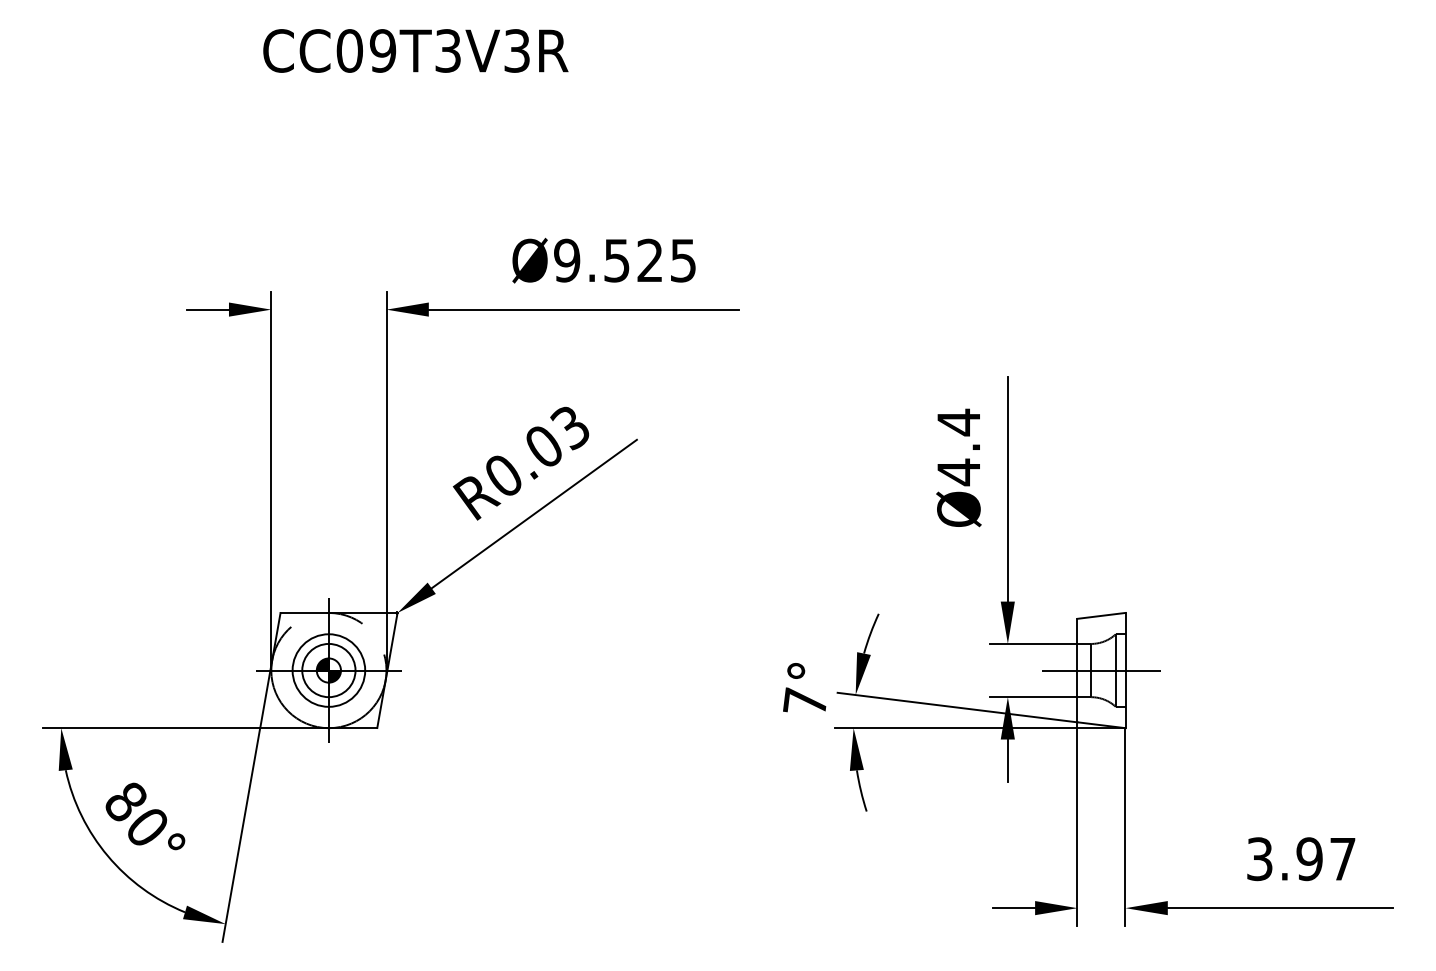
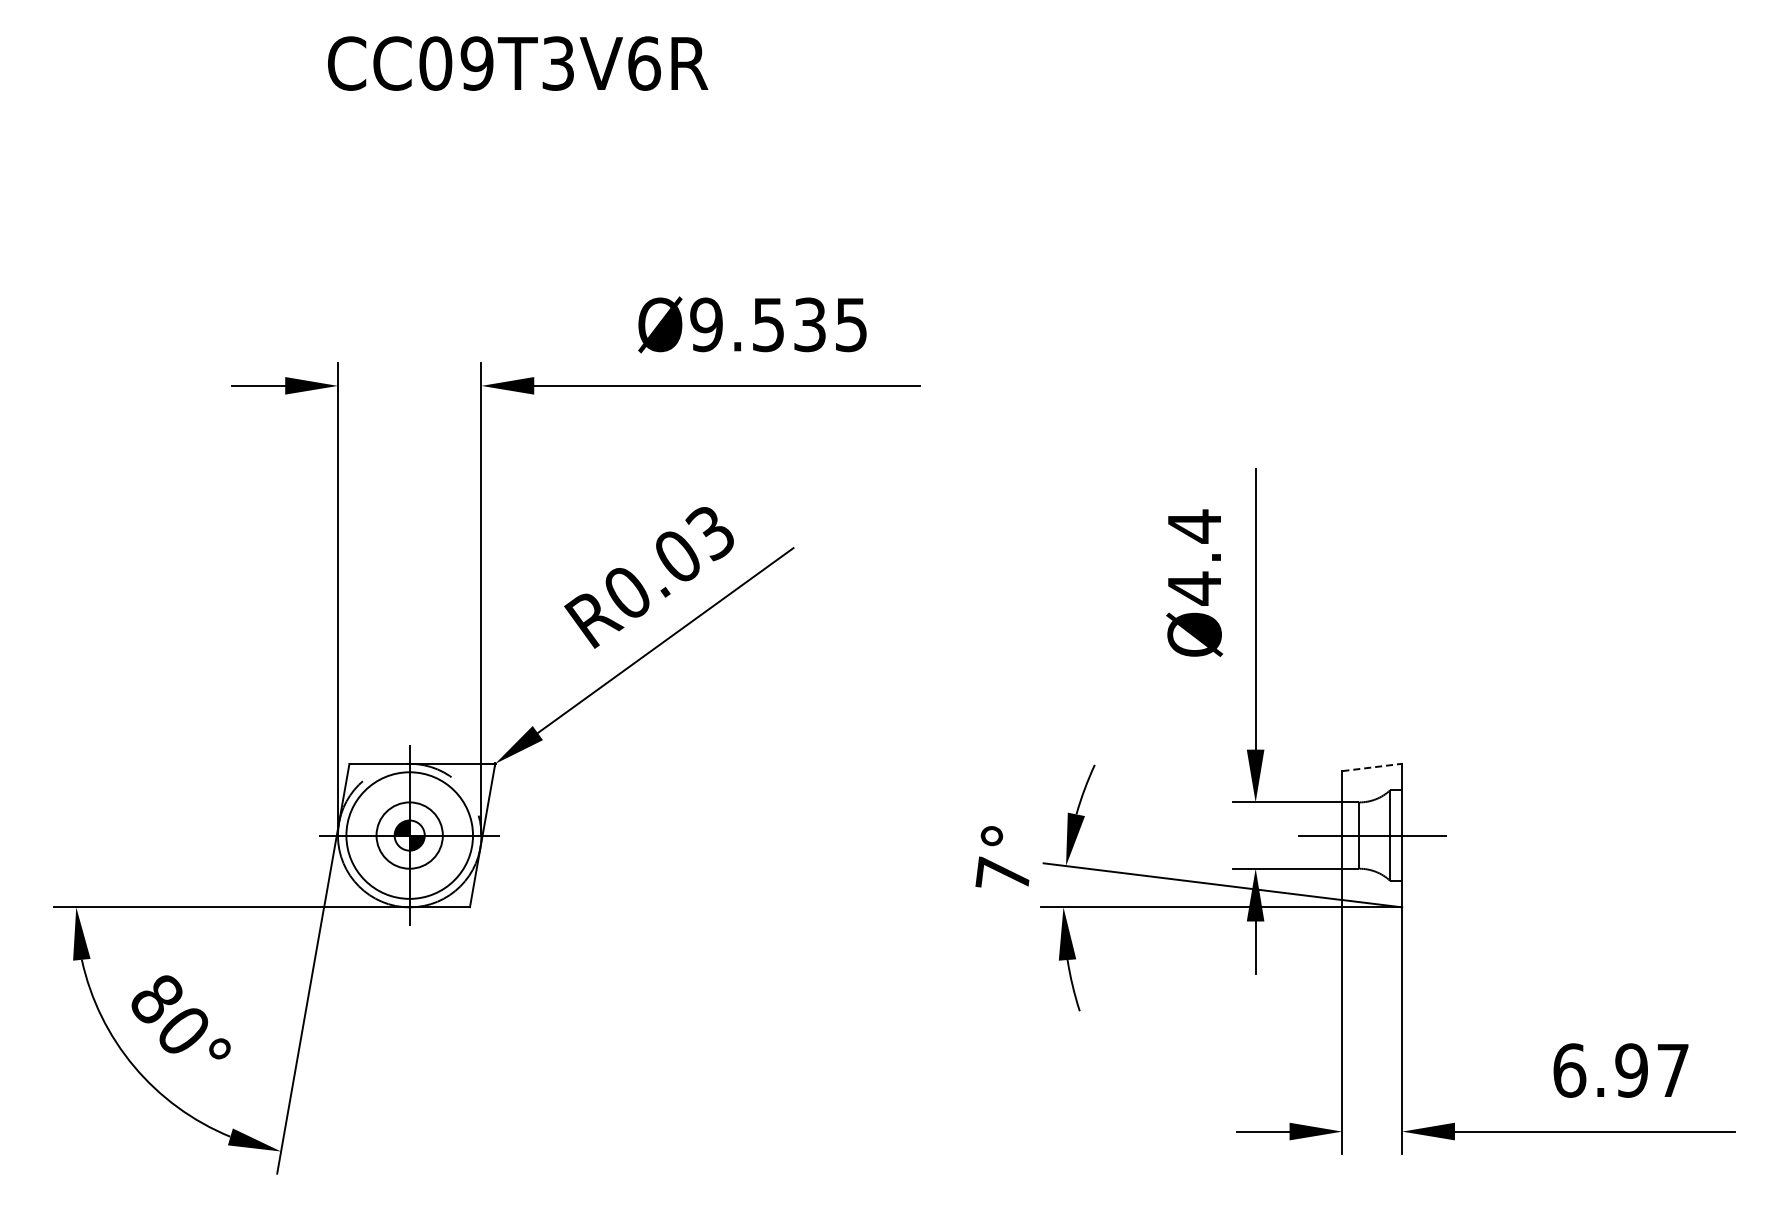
text: (517, 50) -> (644, 63), CC09T3V3R -> CC09T3V6R
text: (649, 260) -> (809, 324), Ø9.525 -> Ø9.535
line: (1101, 615) -> (1372, 767), solid -> dashed
circle: (328, 670) -> (409, 835), size x1.4
text: (1259, 859) -> (1569, 1070), 3.97 -> 6.97

